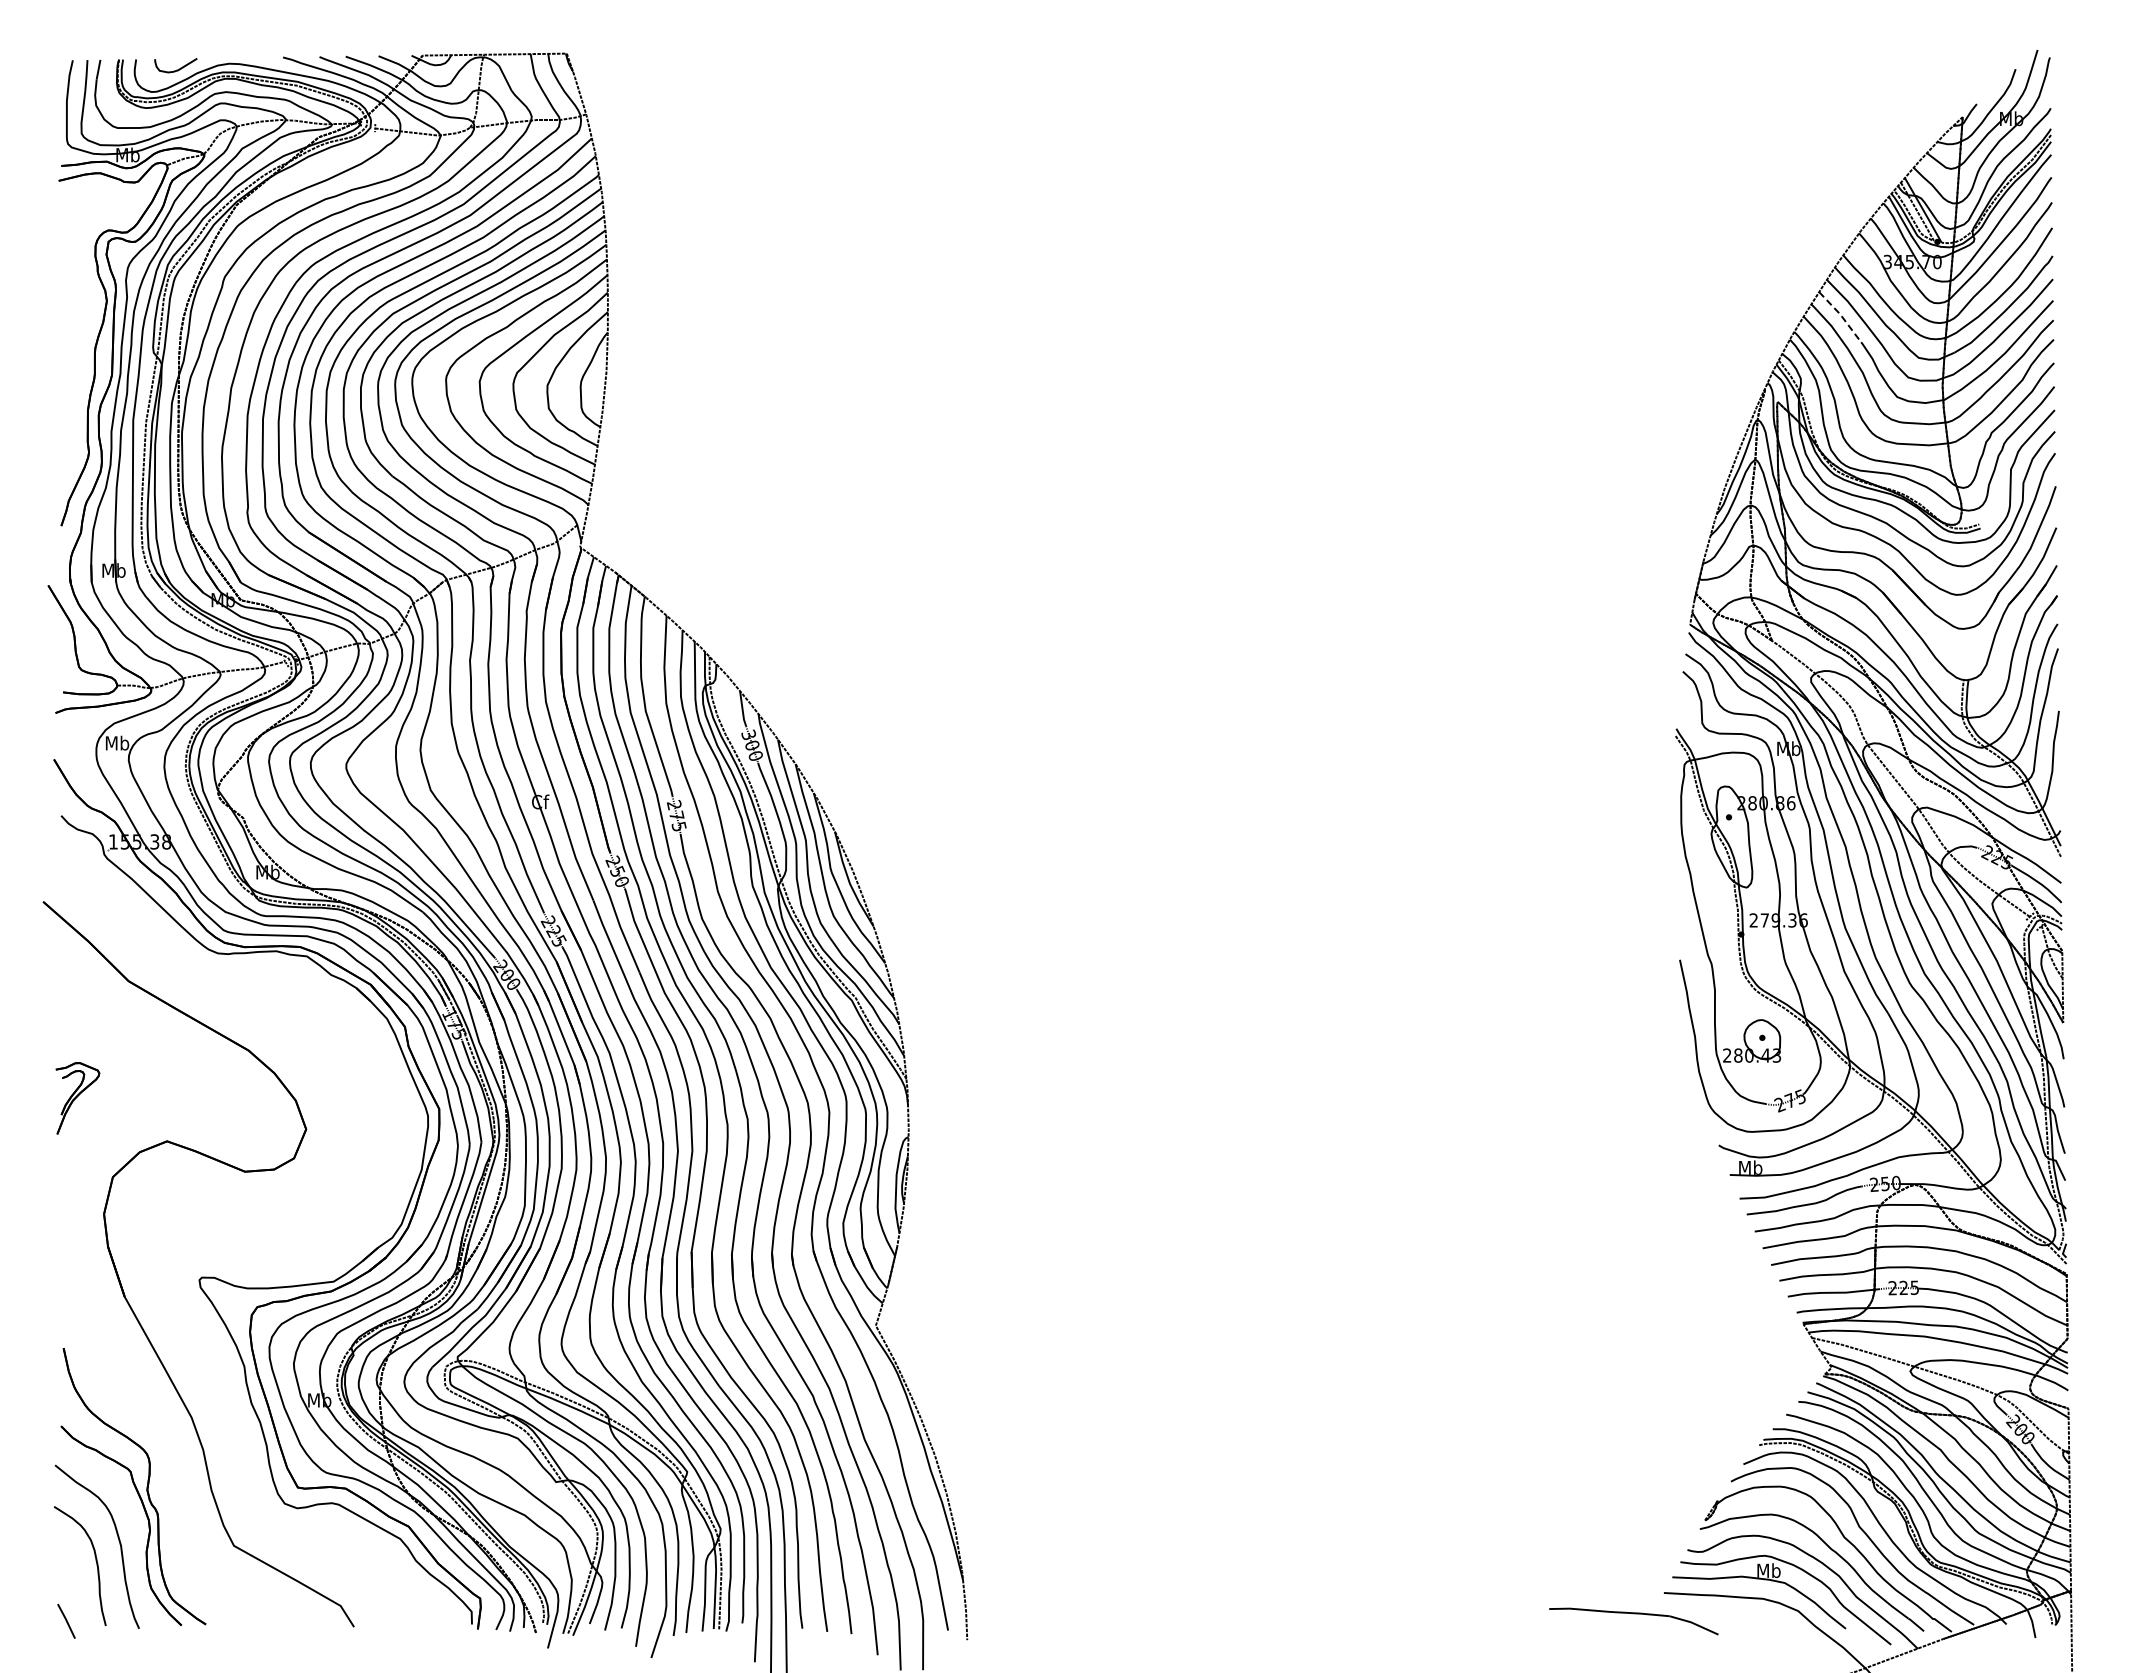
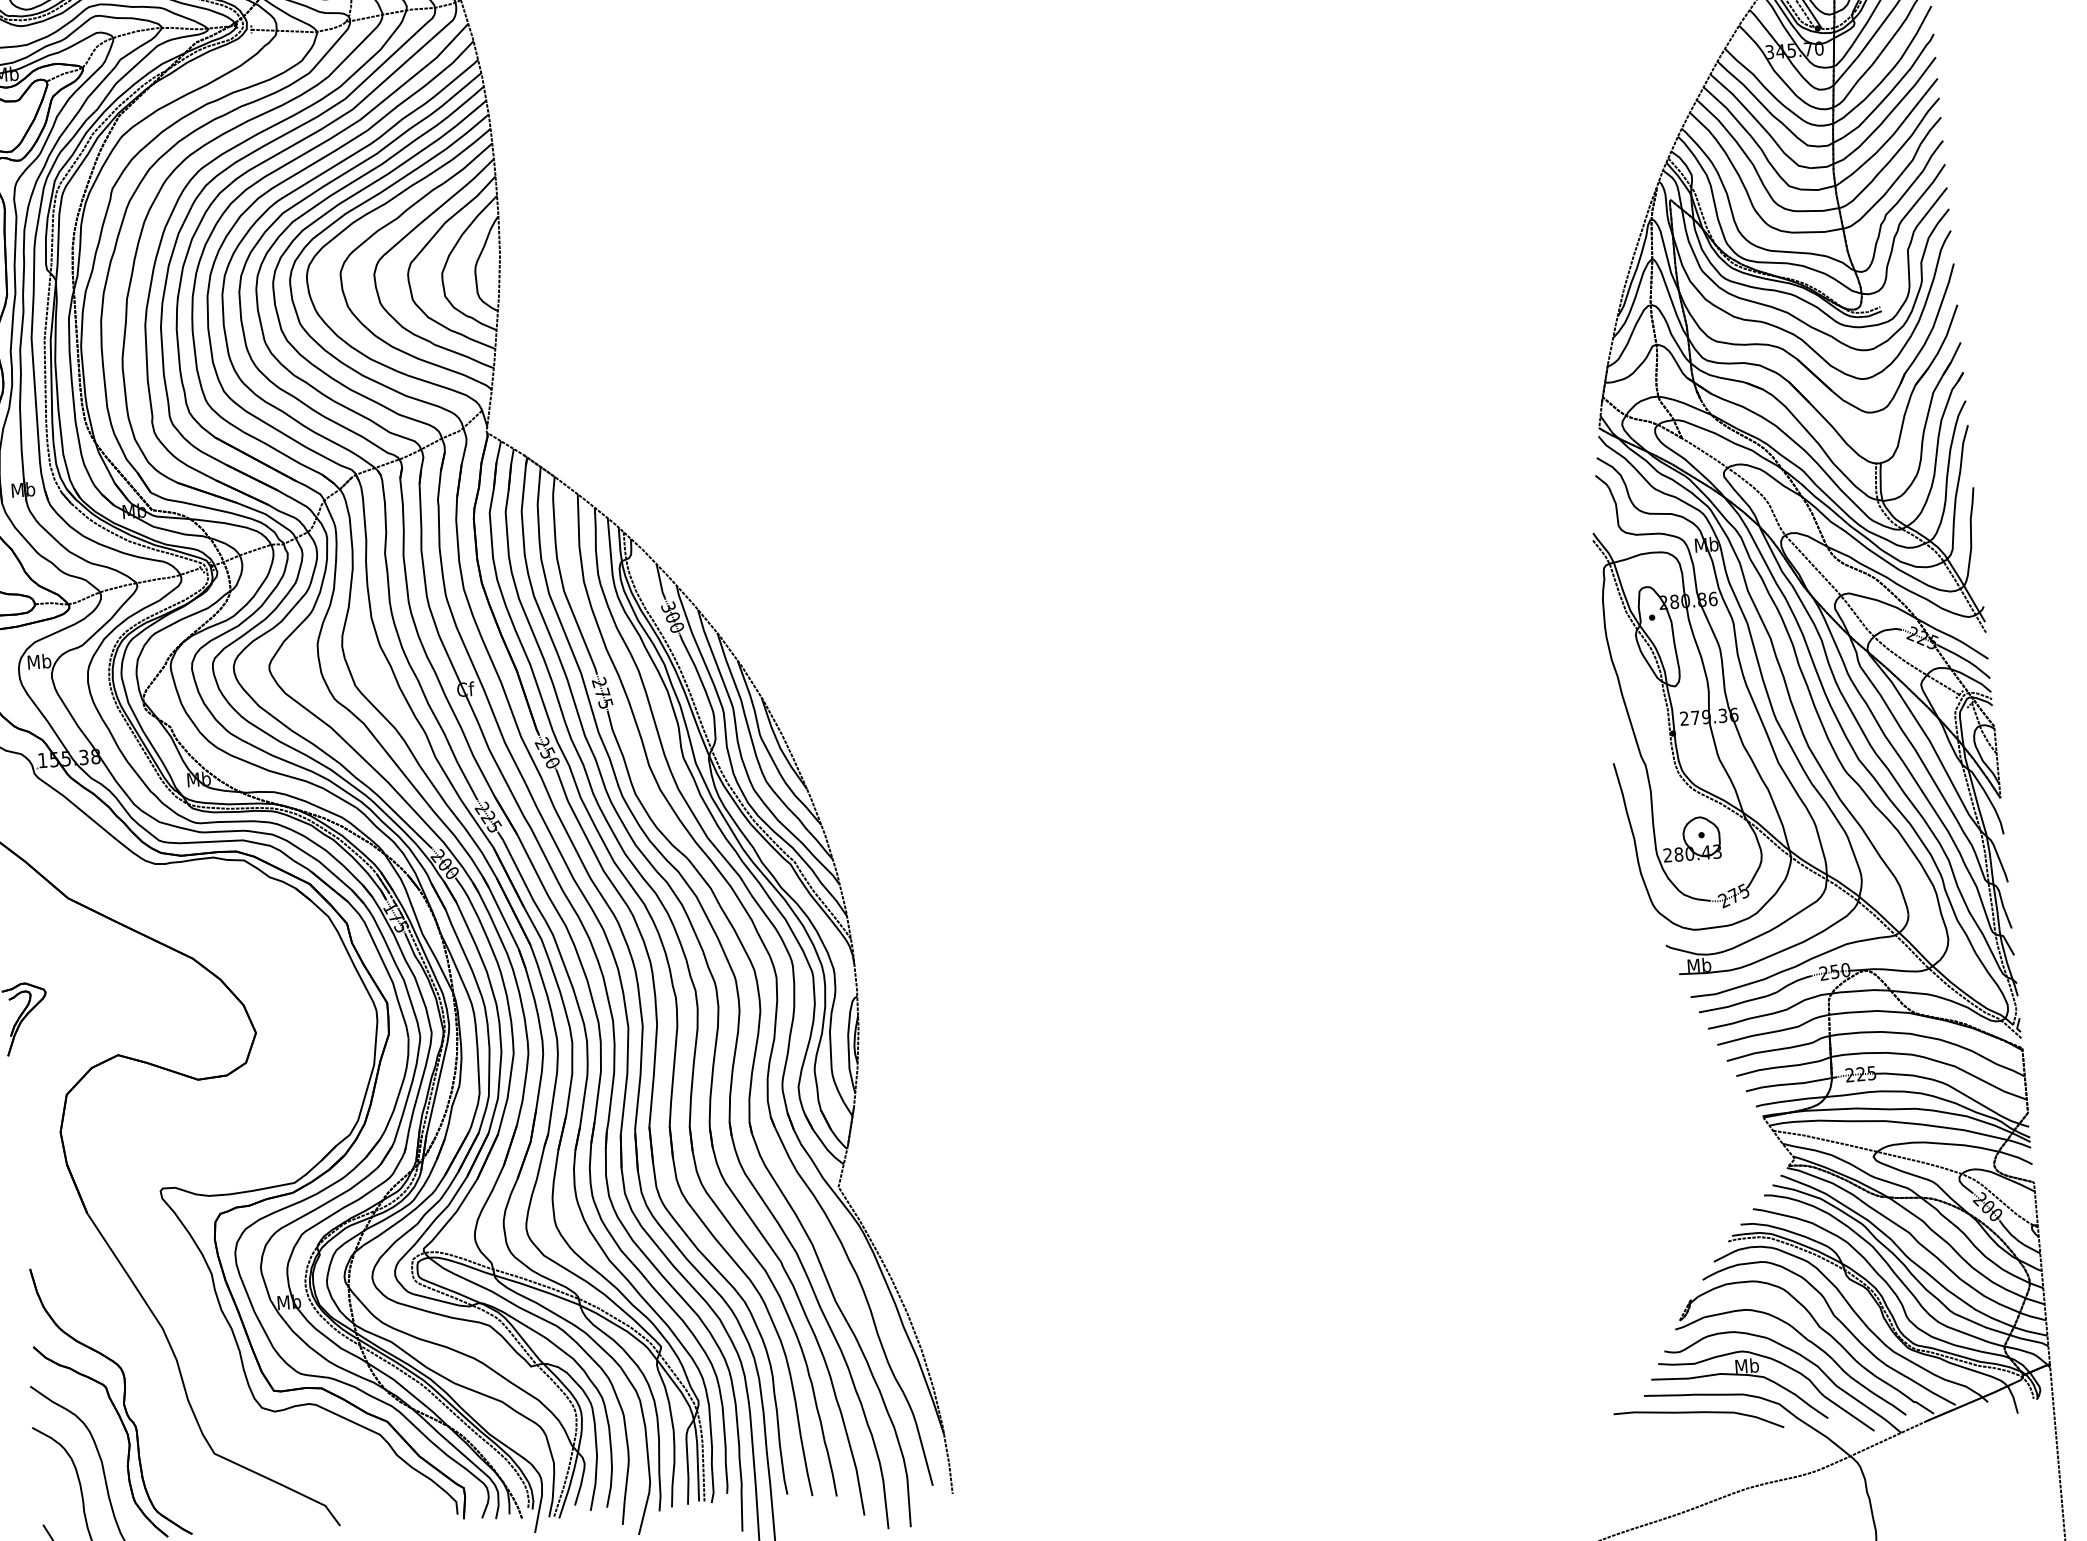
line: (1841, 315) -> (1727, 108), dashed -> solid
part: (1633, 1614) -> (1698, 1413), moved

